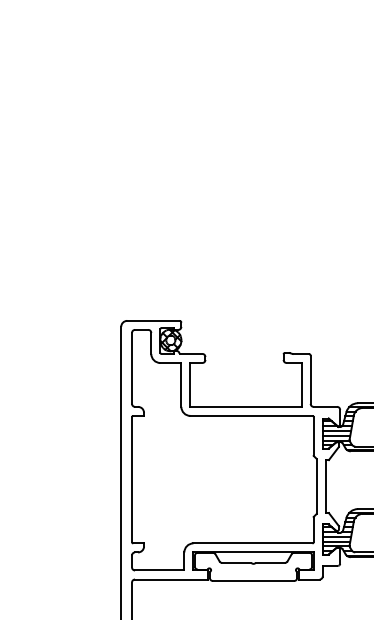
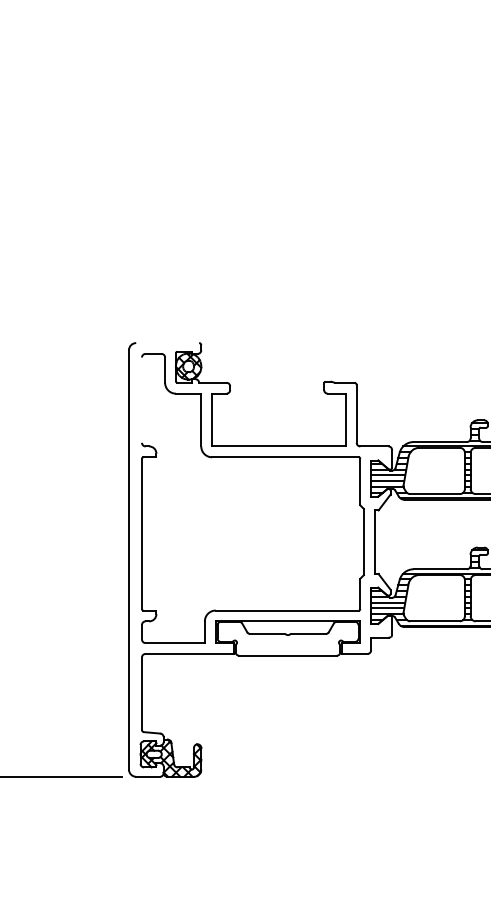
line: (153, 321) -> (167, 343), removed
line: (131, 367) -> (141, 399), removed

